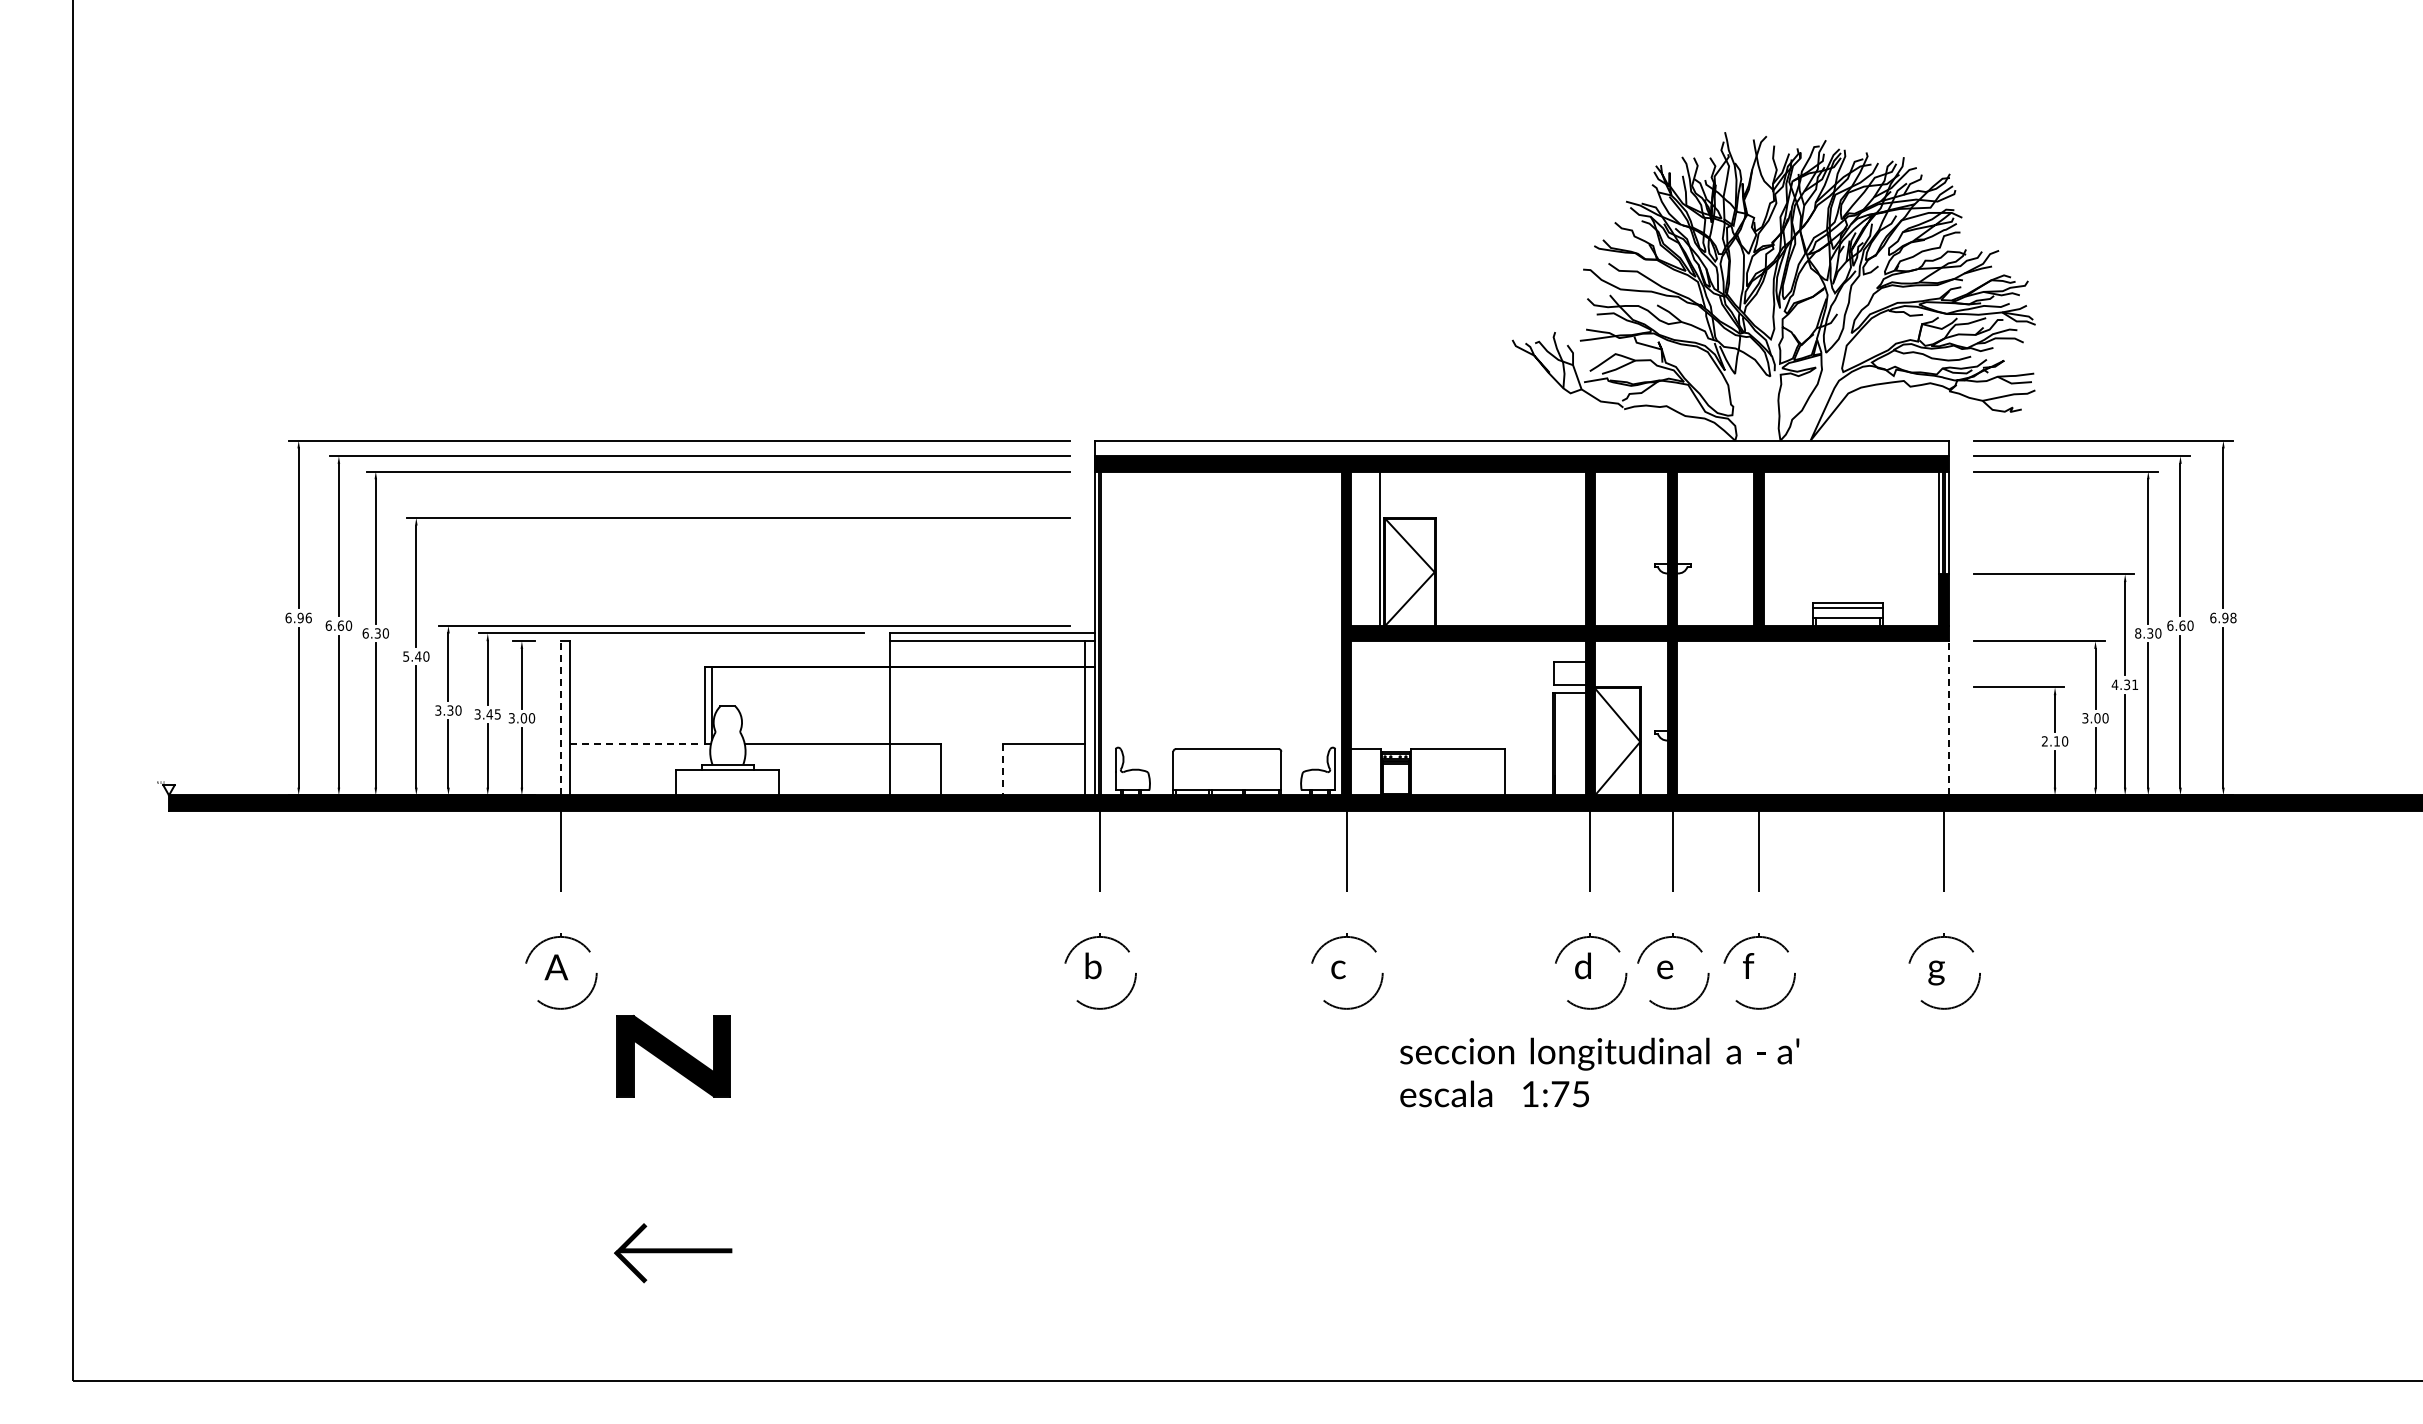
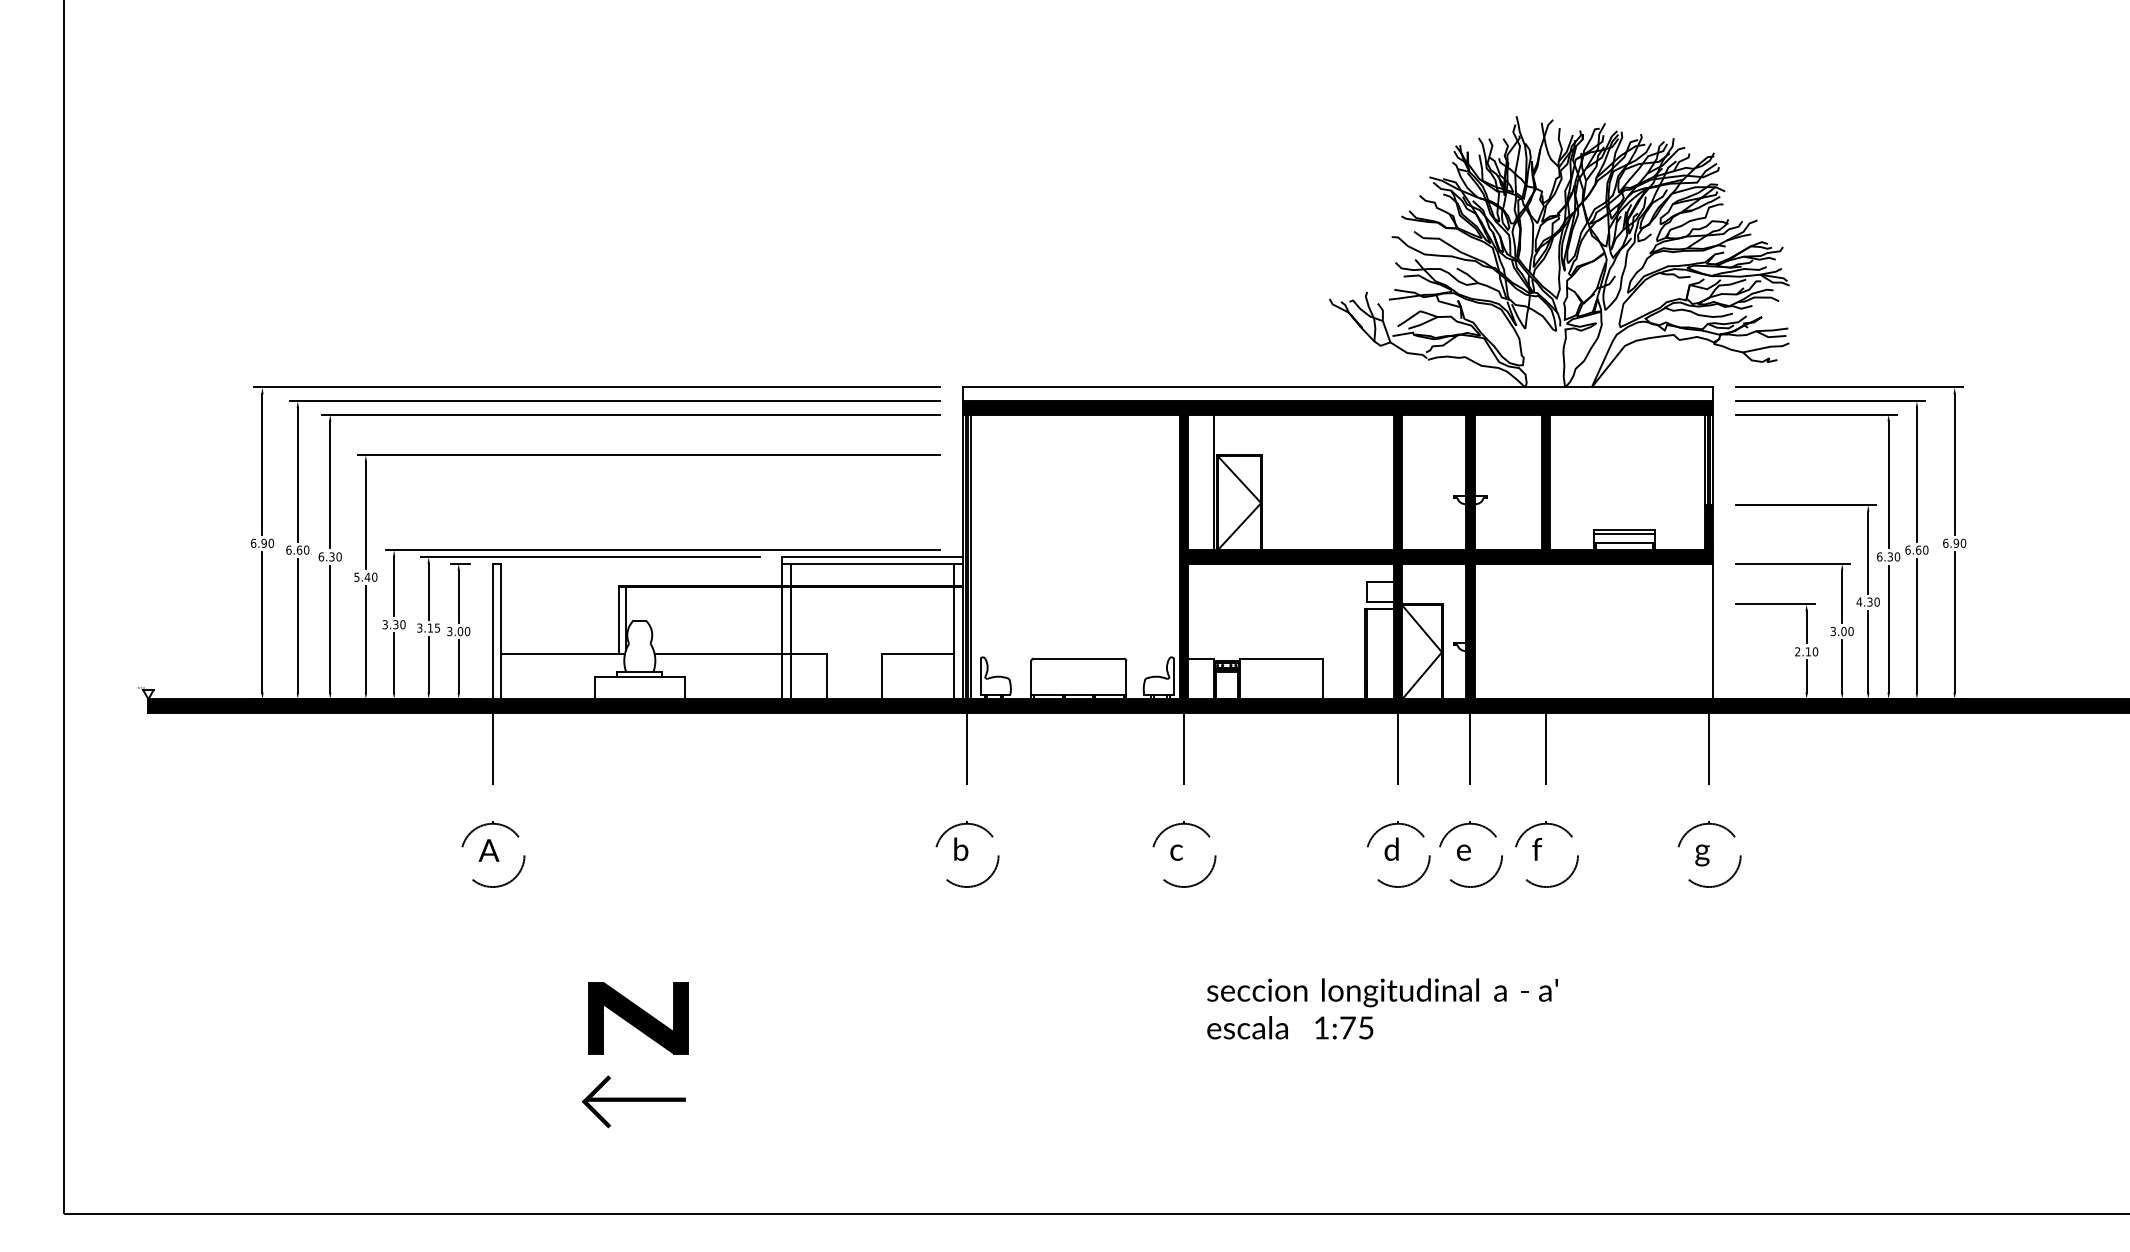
text: (308, 617) -> (271, 542), 6.96 -> 6.90
text: (2233, 617) -> (1963, 542), 6.98 -> 6.90
line: (1104, 633) -> (970, 556), added
text: (2138, 633) -> (1880, 556), 8.30 -> 6.30
text: (2135, 684) -> (1877, 601), 4.31 -> 4.30
text: (489, 714) -> (430, 628), 3.45 -> 3.15
line: (560, 717) -> (492, 630), dashed -> solid
line: (1948, 717) -> (1712, 630), dashed -> solid
line: (900, 718) -> (791, 631), added
line: (641, 743) -> (563, 653), dashed -> solid
line: (1002, 769) -> (881, 676), dashed -> solid
part: (673, 1056) -> (638, 1018), moved
text: (1599, 1072) -> (1382, 1008), moved
part: (673, 1253) -> (634, 1102), moved

